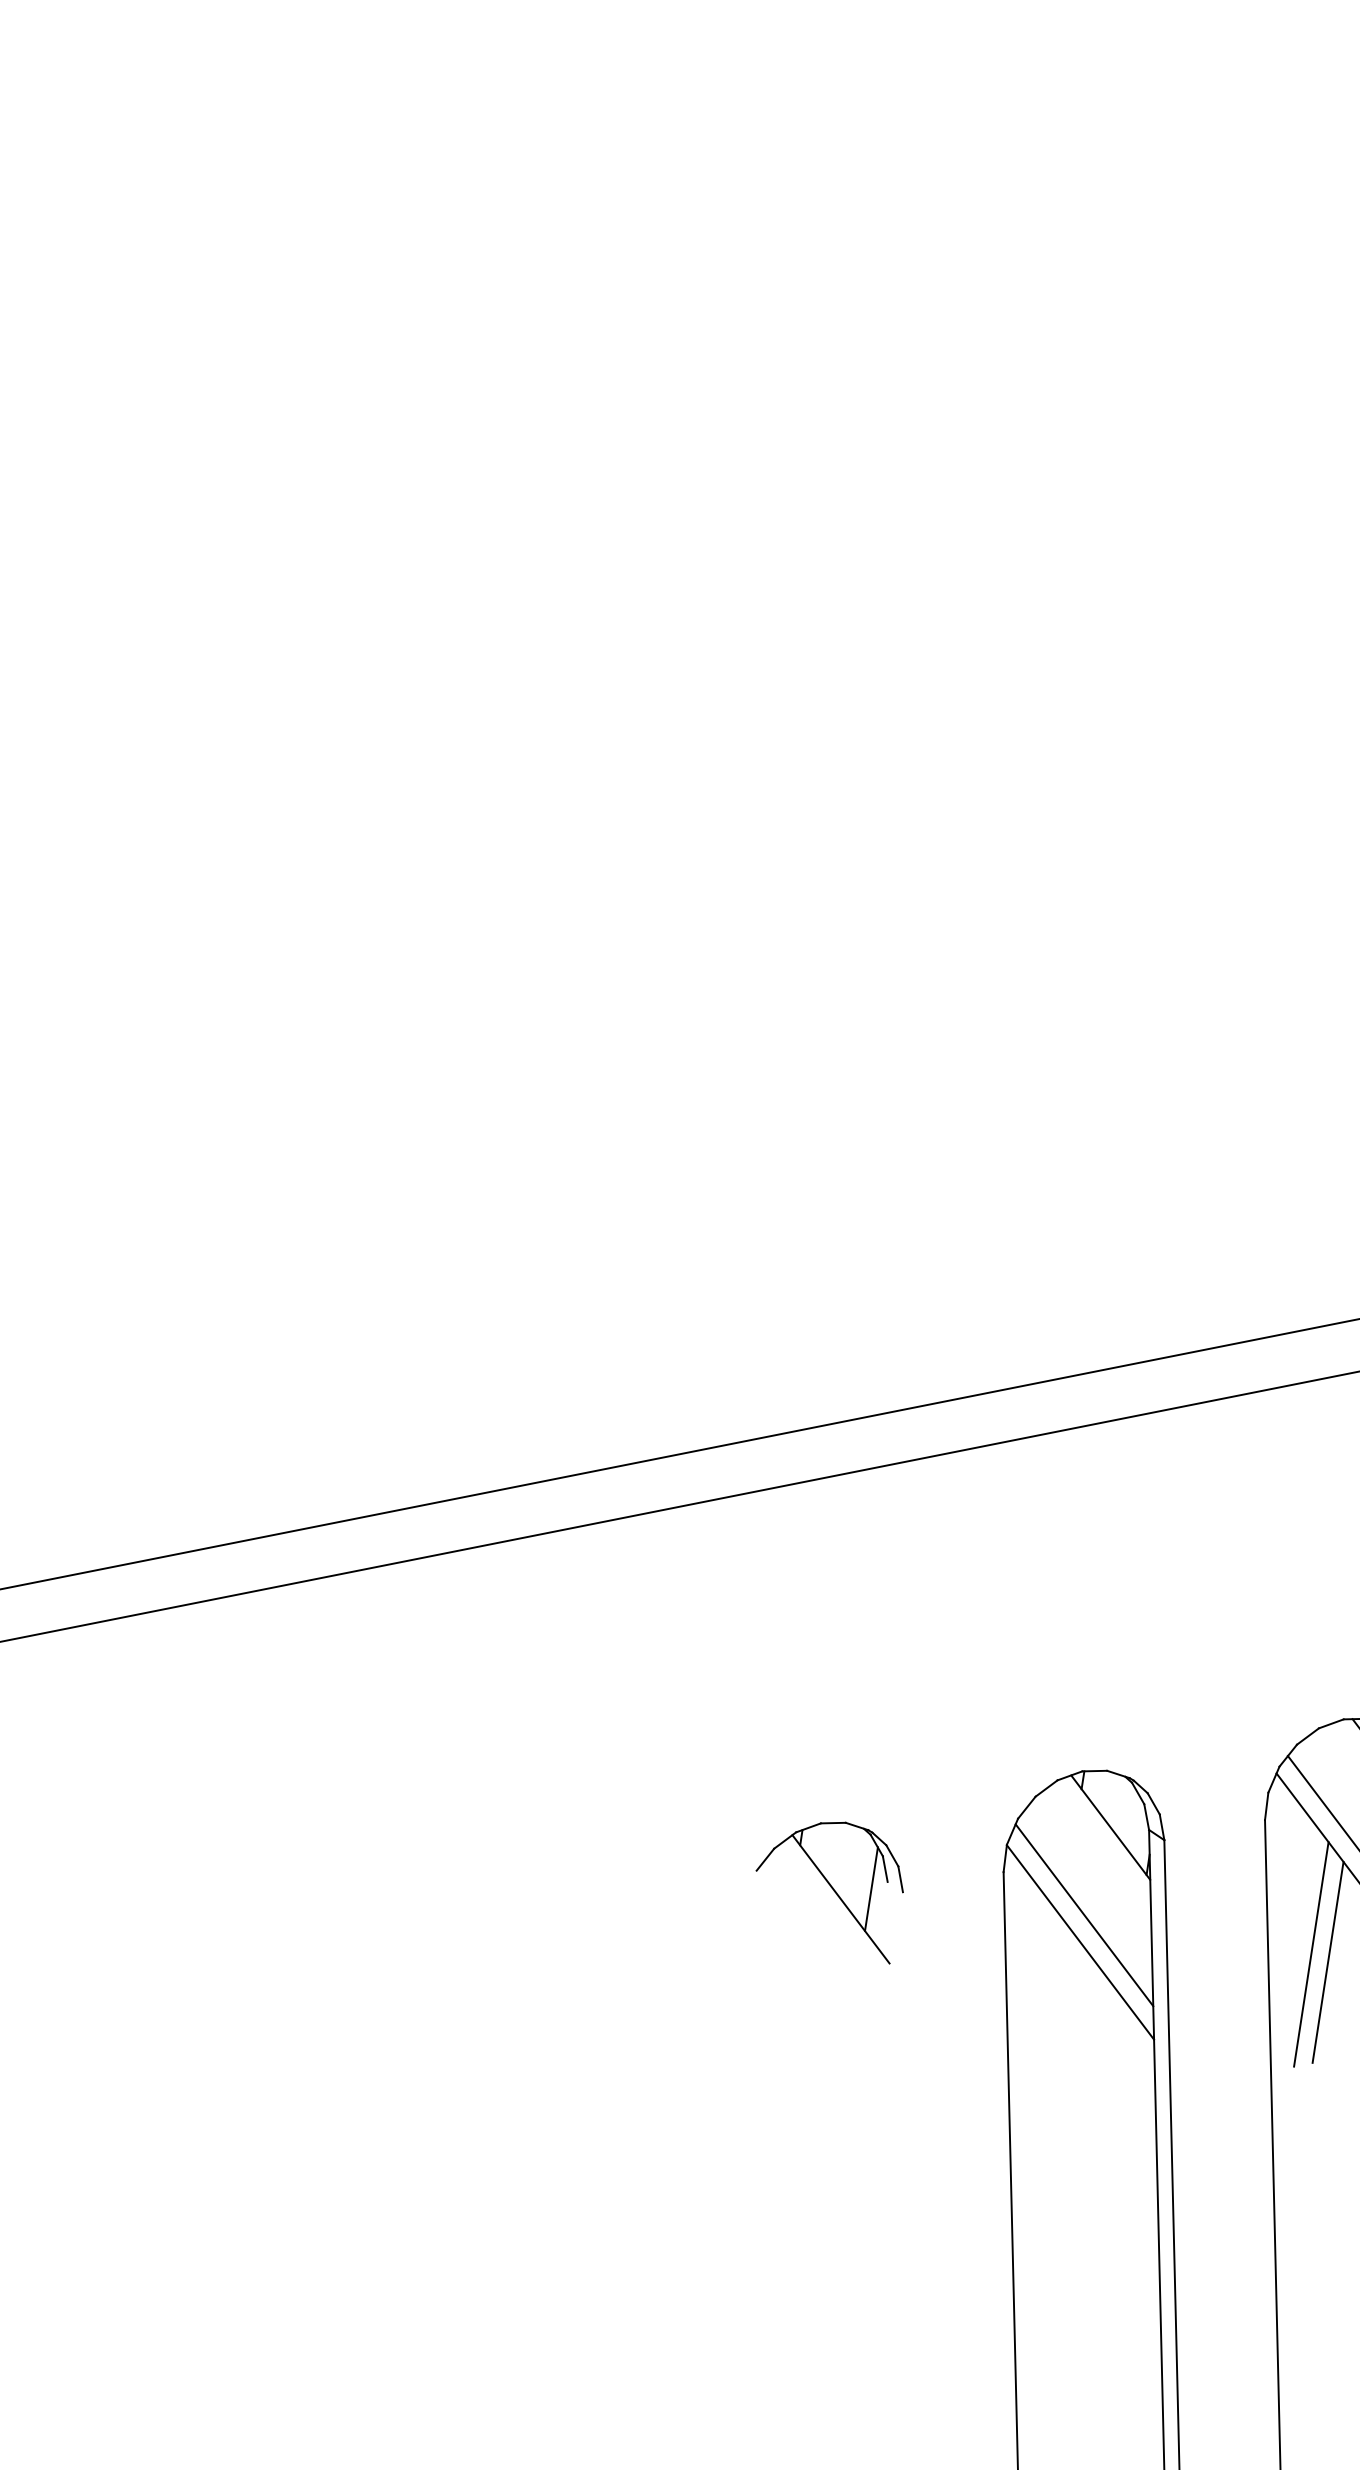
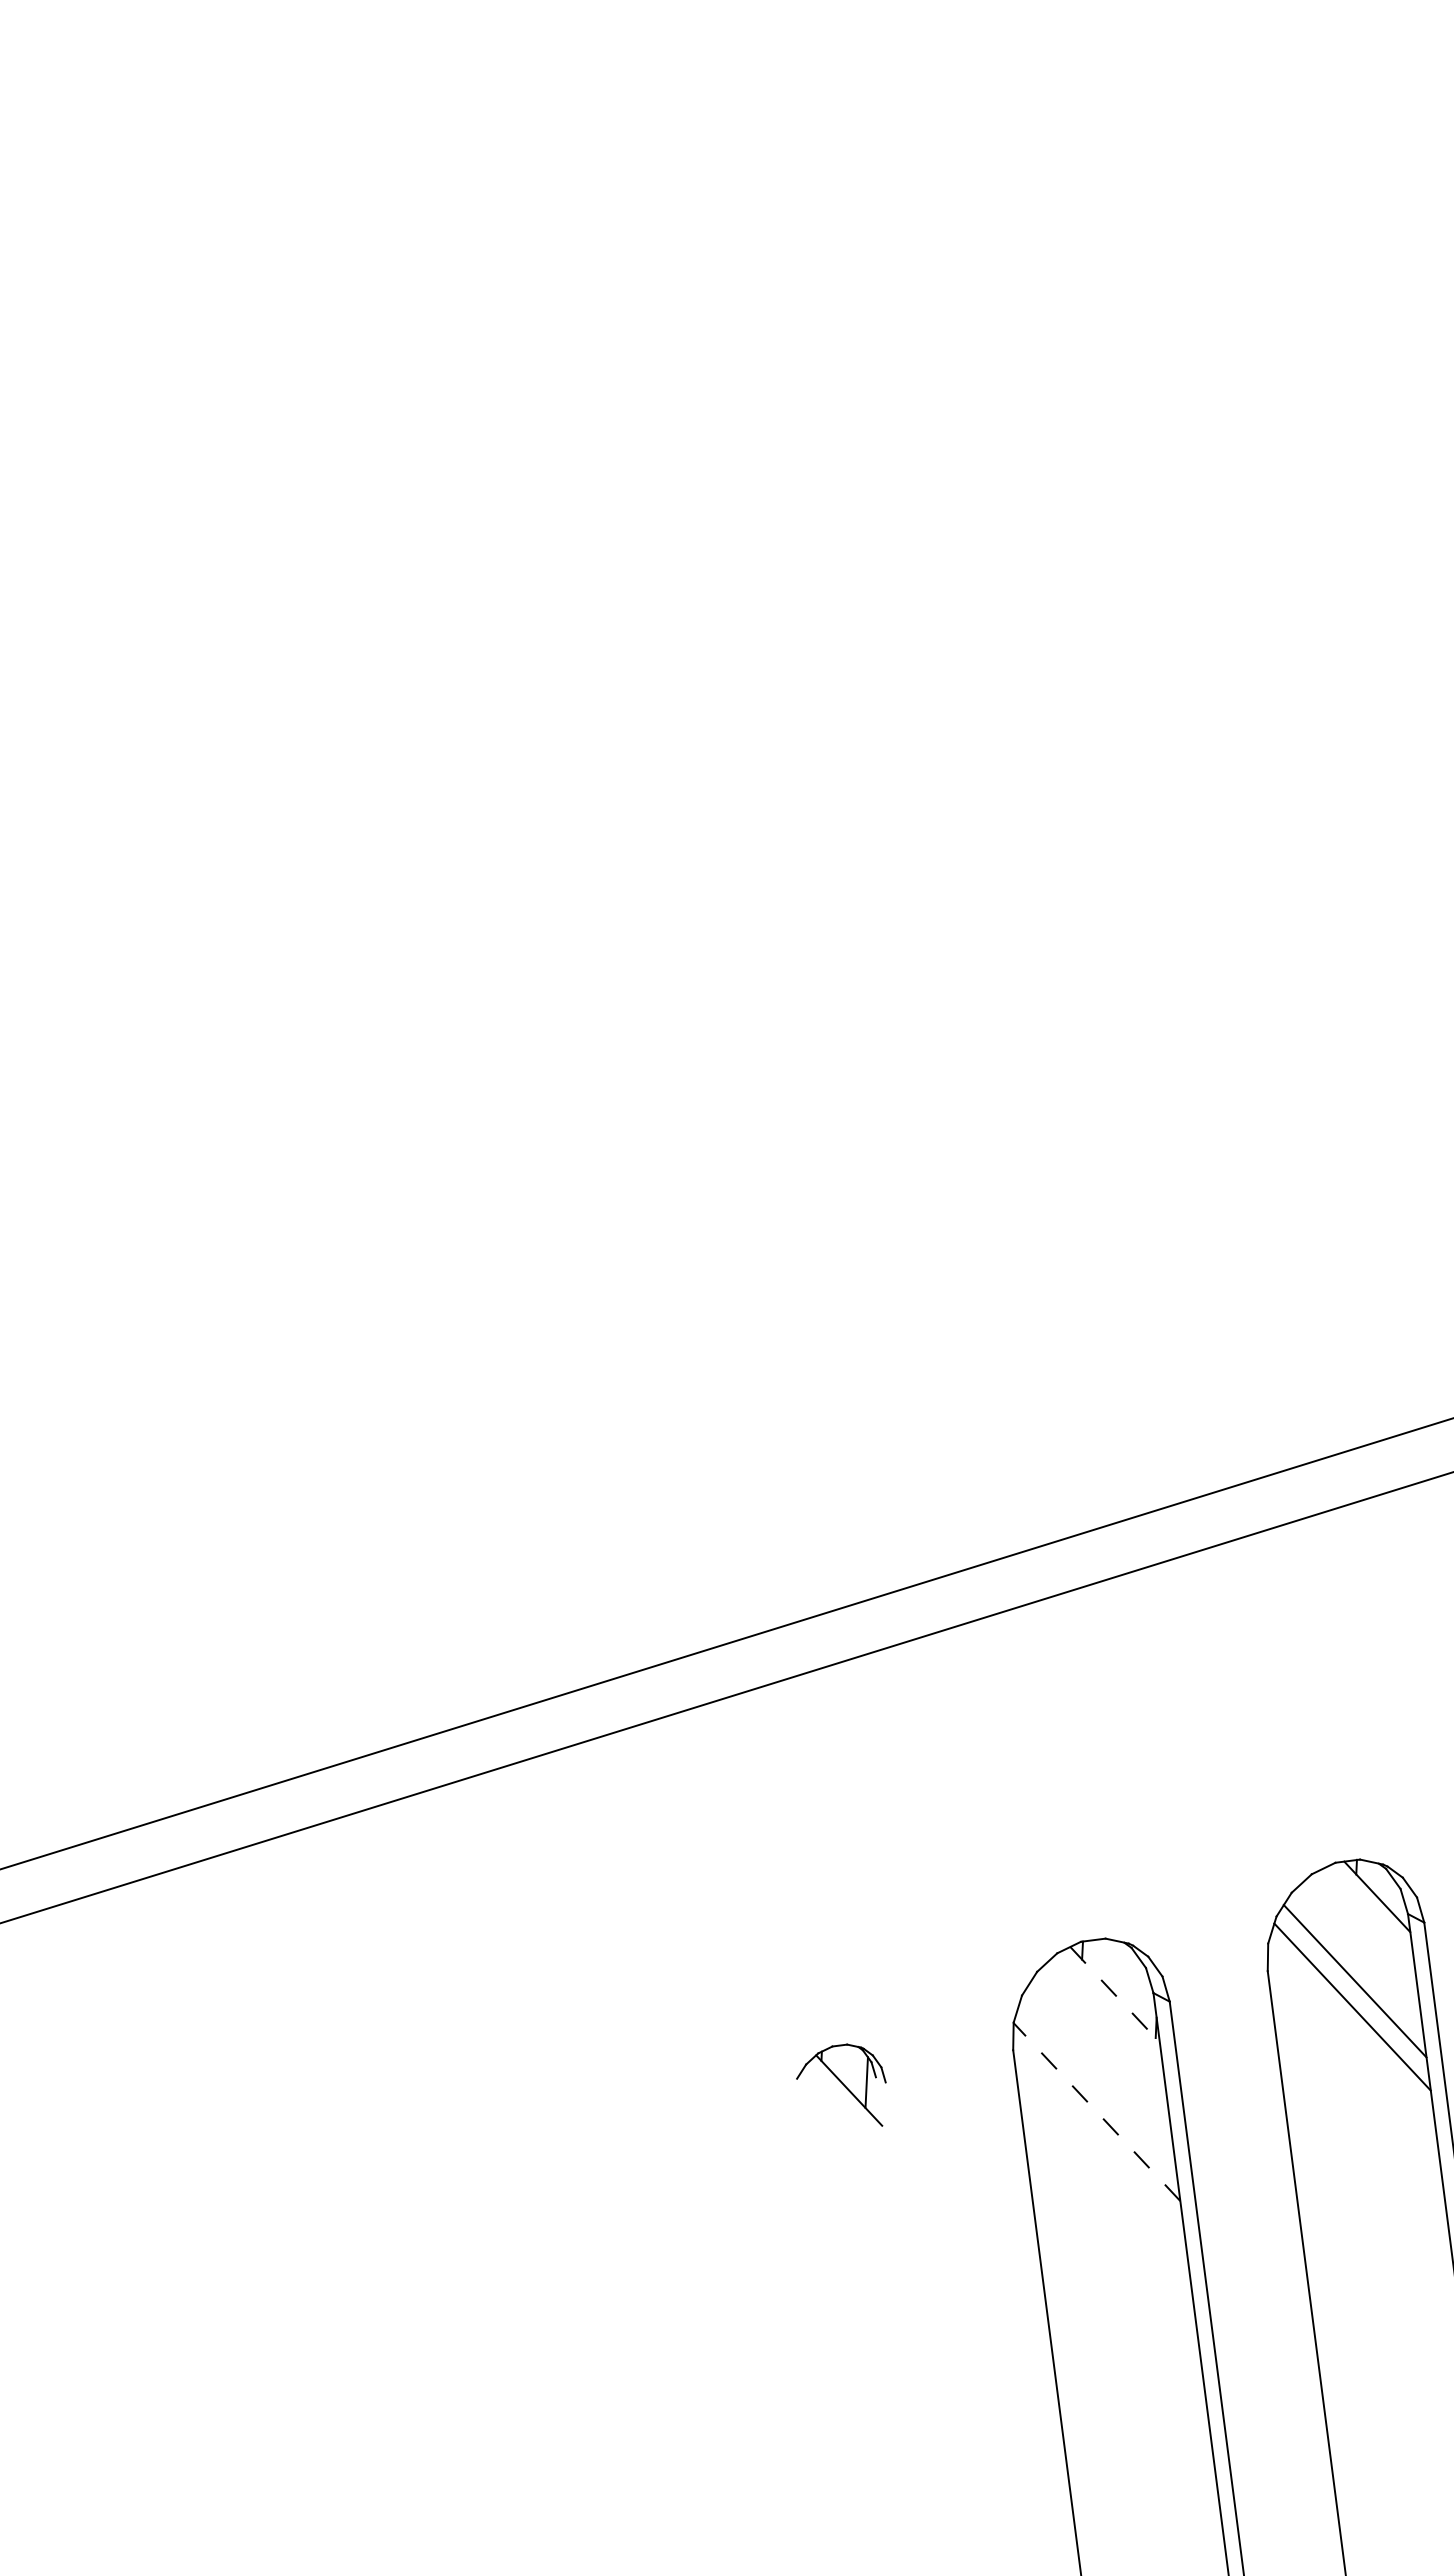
line: (1111, 1828) -> (1115, 1995), solid -> dashed
part: (829, 1888) -> (841, 2084), size x0.6
line: (1084, 1915) -> (1098, 2084), removed
line: (1080, 1942) -> (1097, 2112), solid -> dashed
line: (1311, 1953) -> (1327, 2099), removed
line: (1328, 1961) -> (1345, 2105), removed

